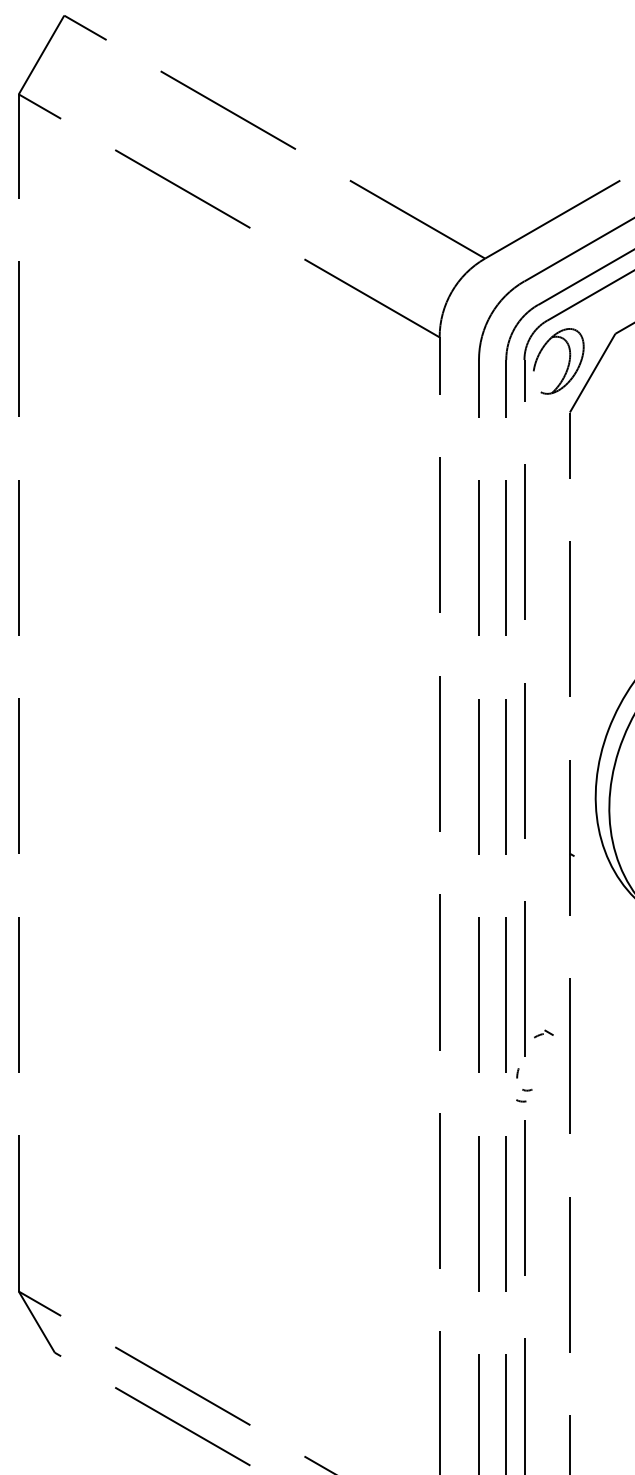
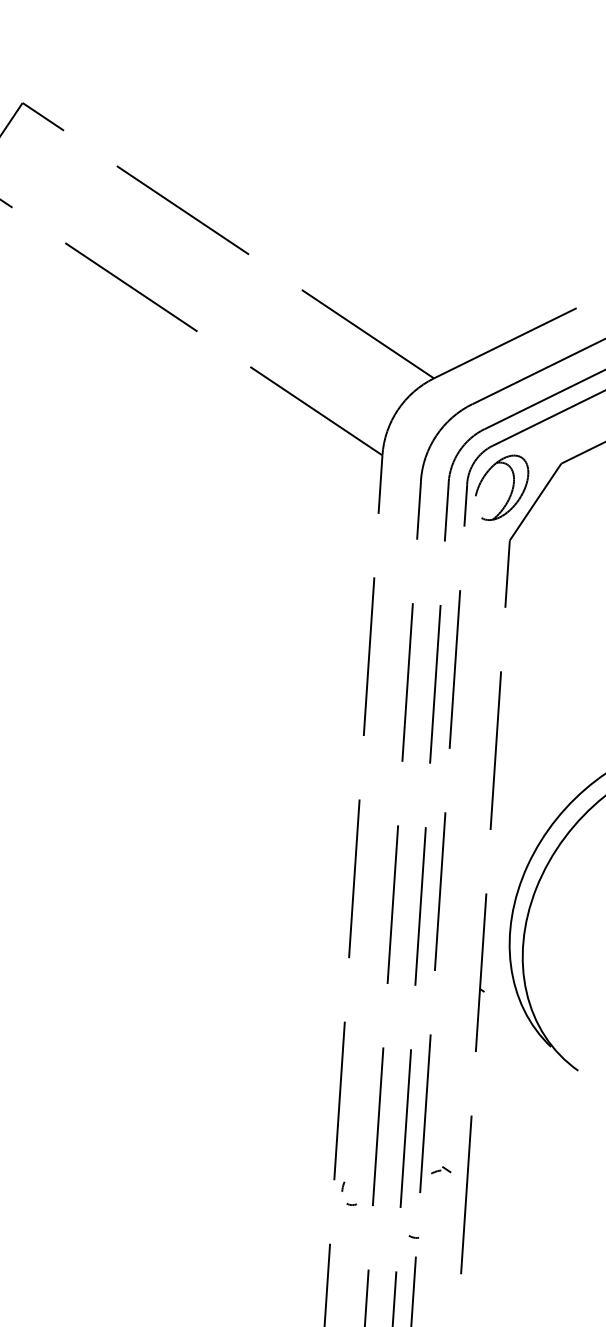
part: (518, 1077) -> (343, 1191), moved

